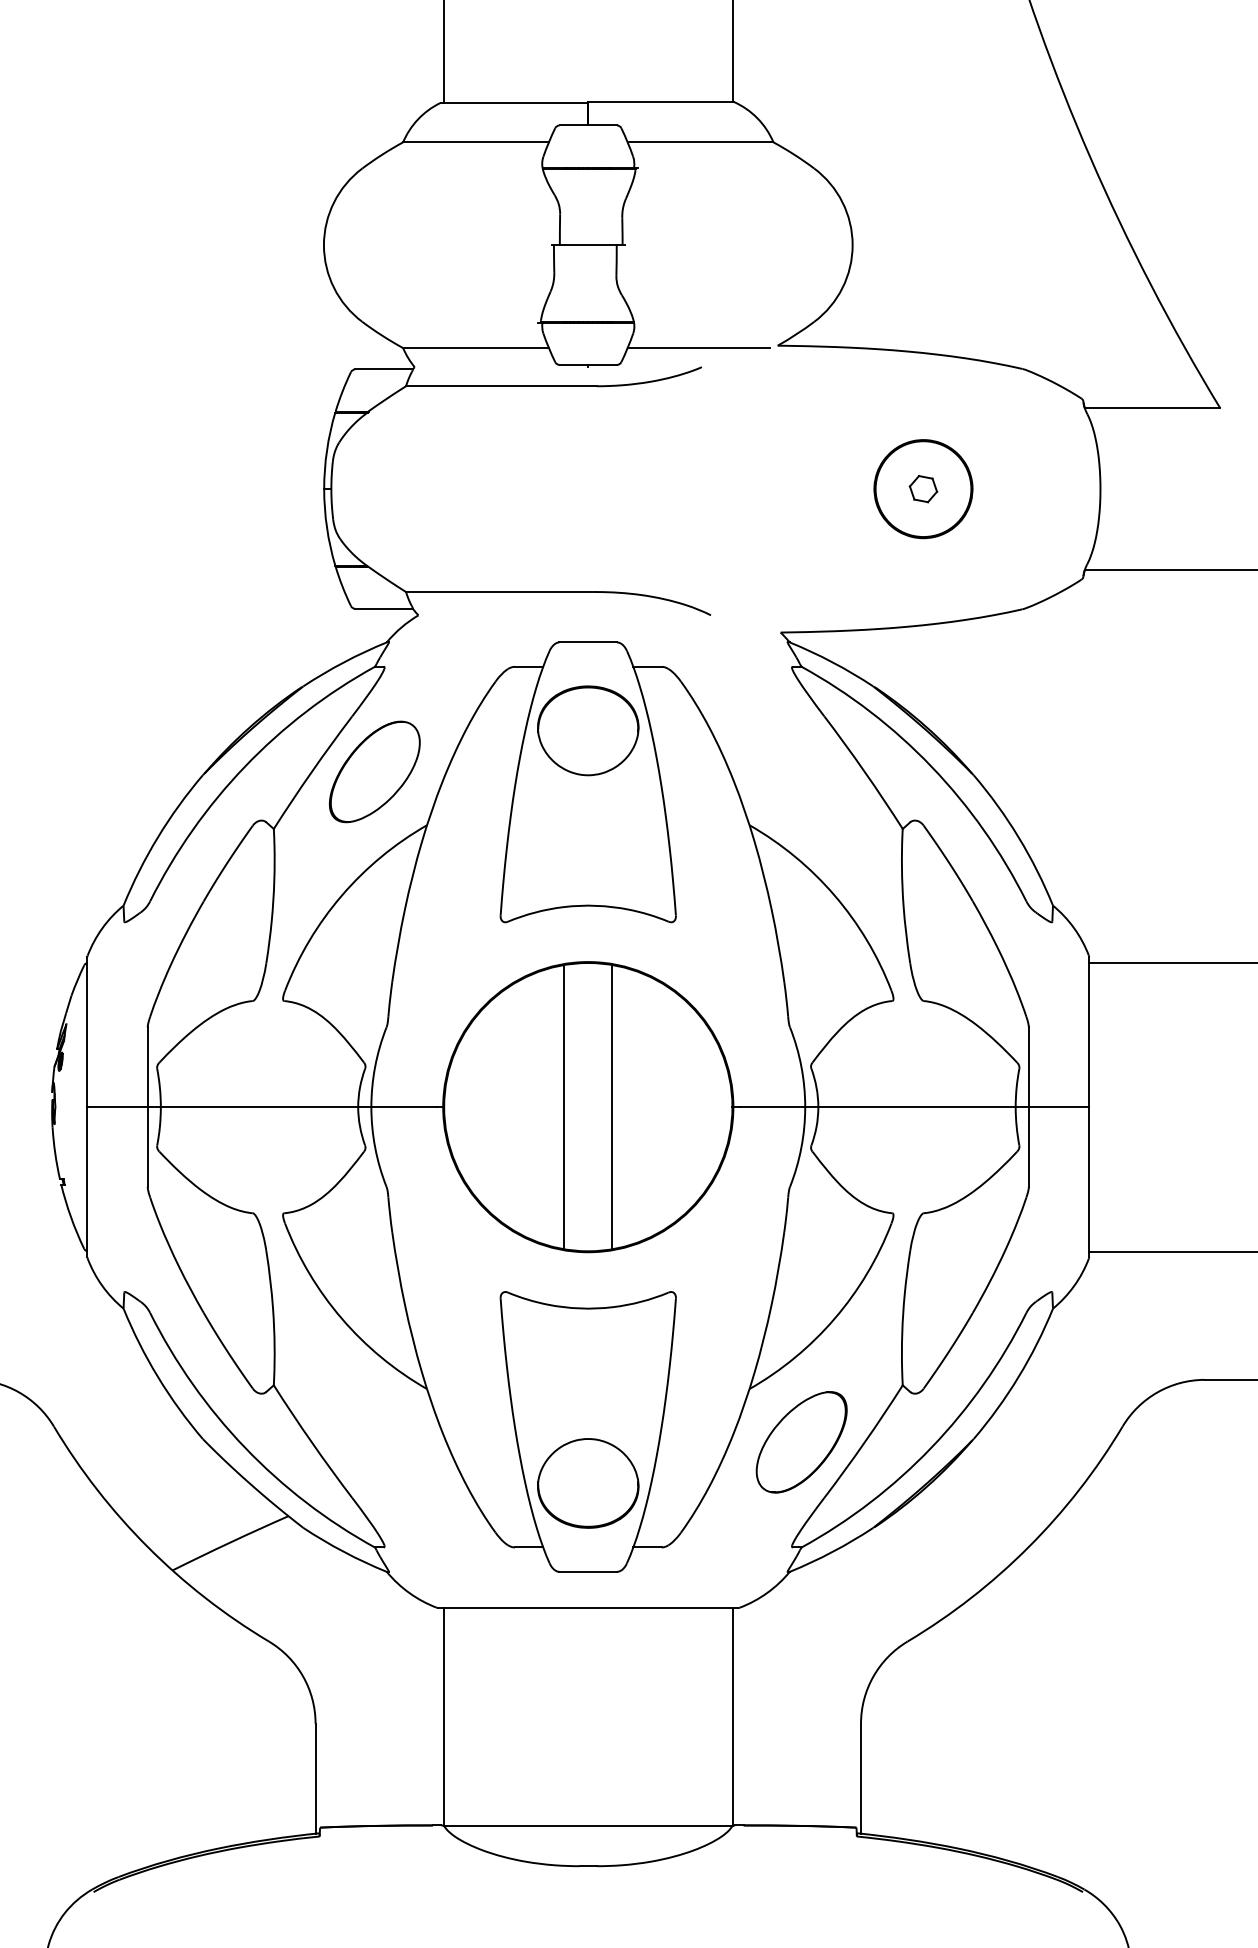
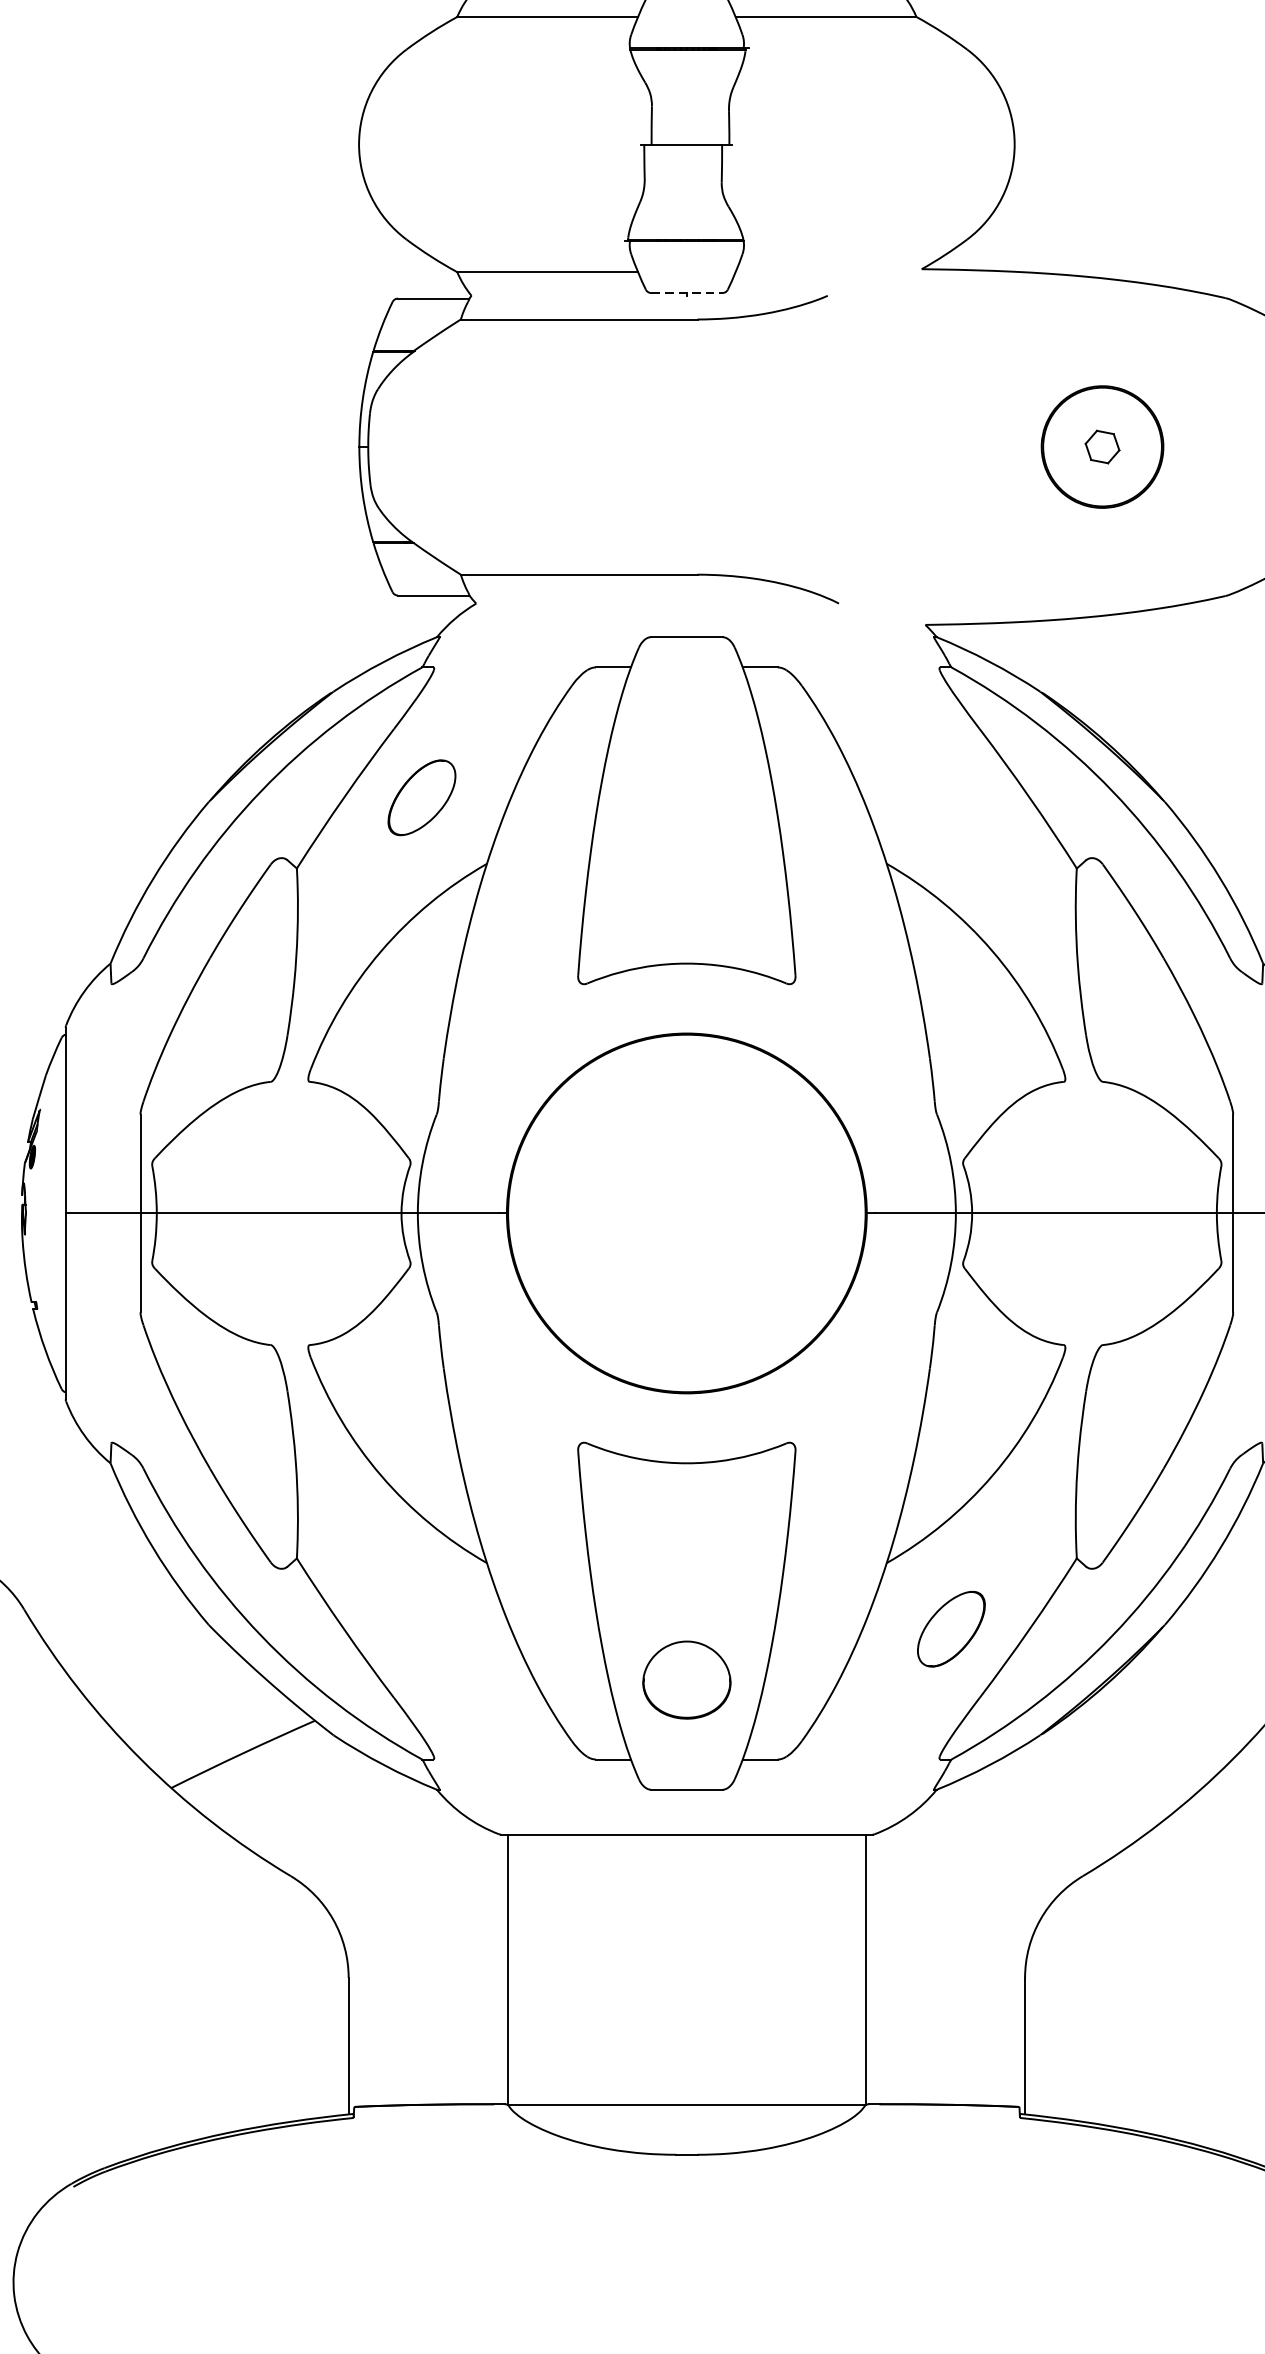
line: (698, 348) -> (823, 272), removed
line: (588, 364) -> (687, 292), solid -> dashed
part: (588, 730) -> (687, 746), removed
part: (374, 771) -> (421, 797), size x0.6
line: (564, 1107) -> (657, 1213), removed
line: (612, 1107) -> (716, 1213), removed
part: (801, 1442) -> (951, 1629), size x0.6
part: (588, 1483) -> (687, 1680), size x0.7

